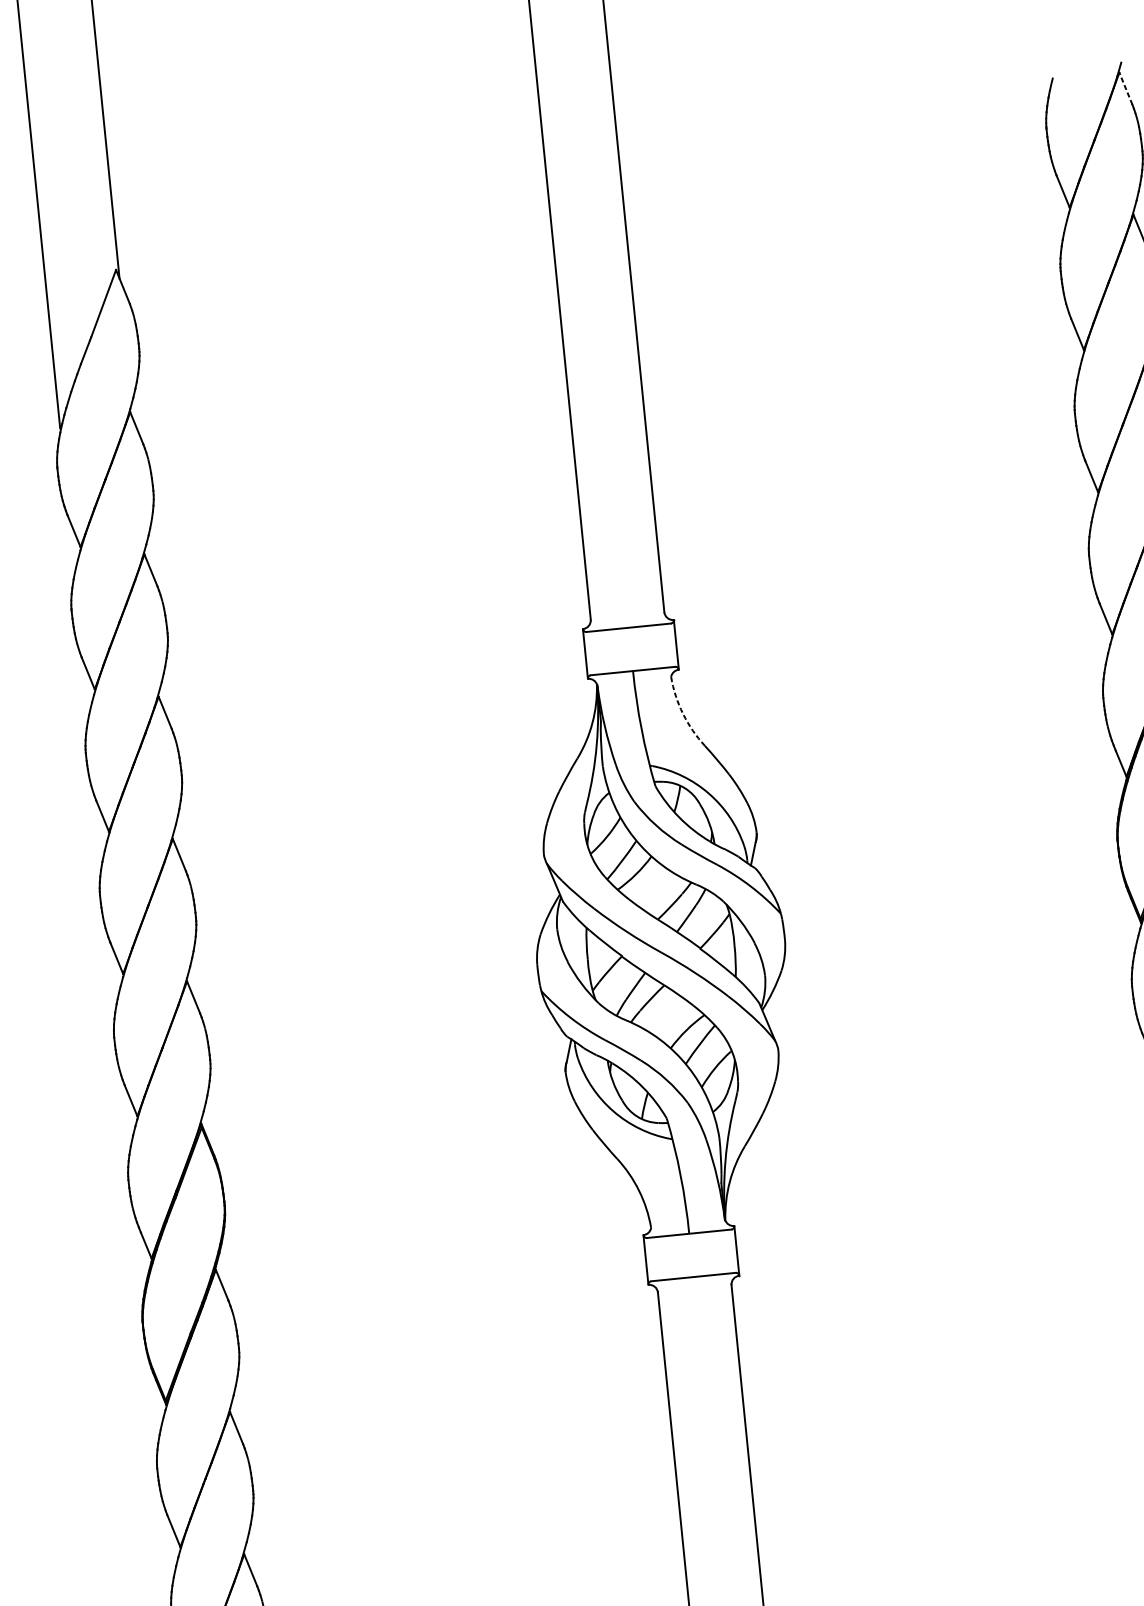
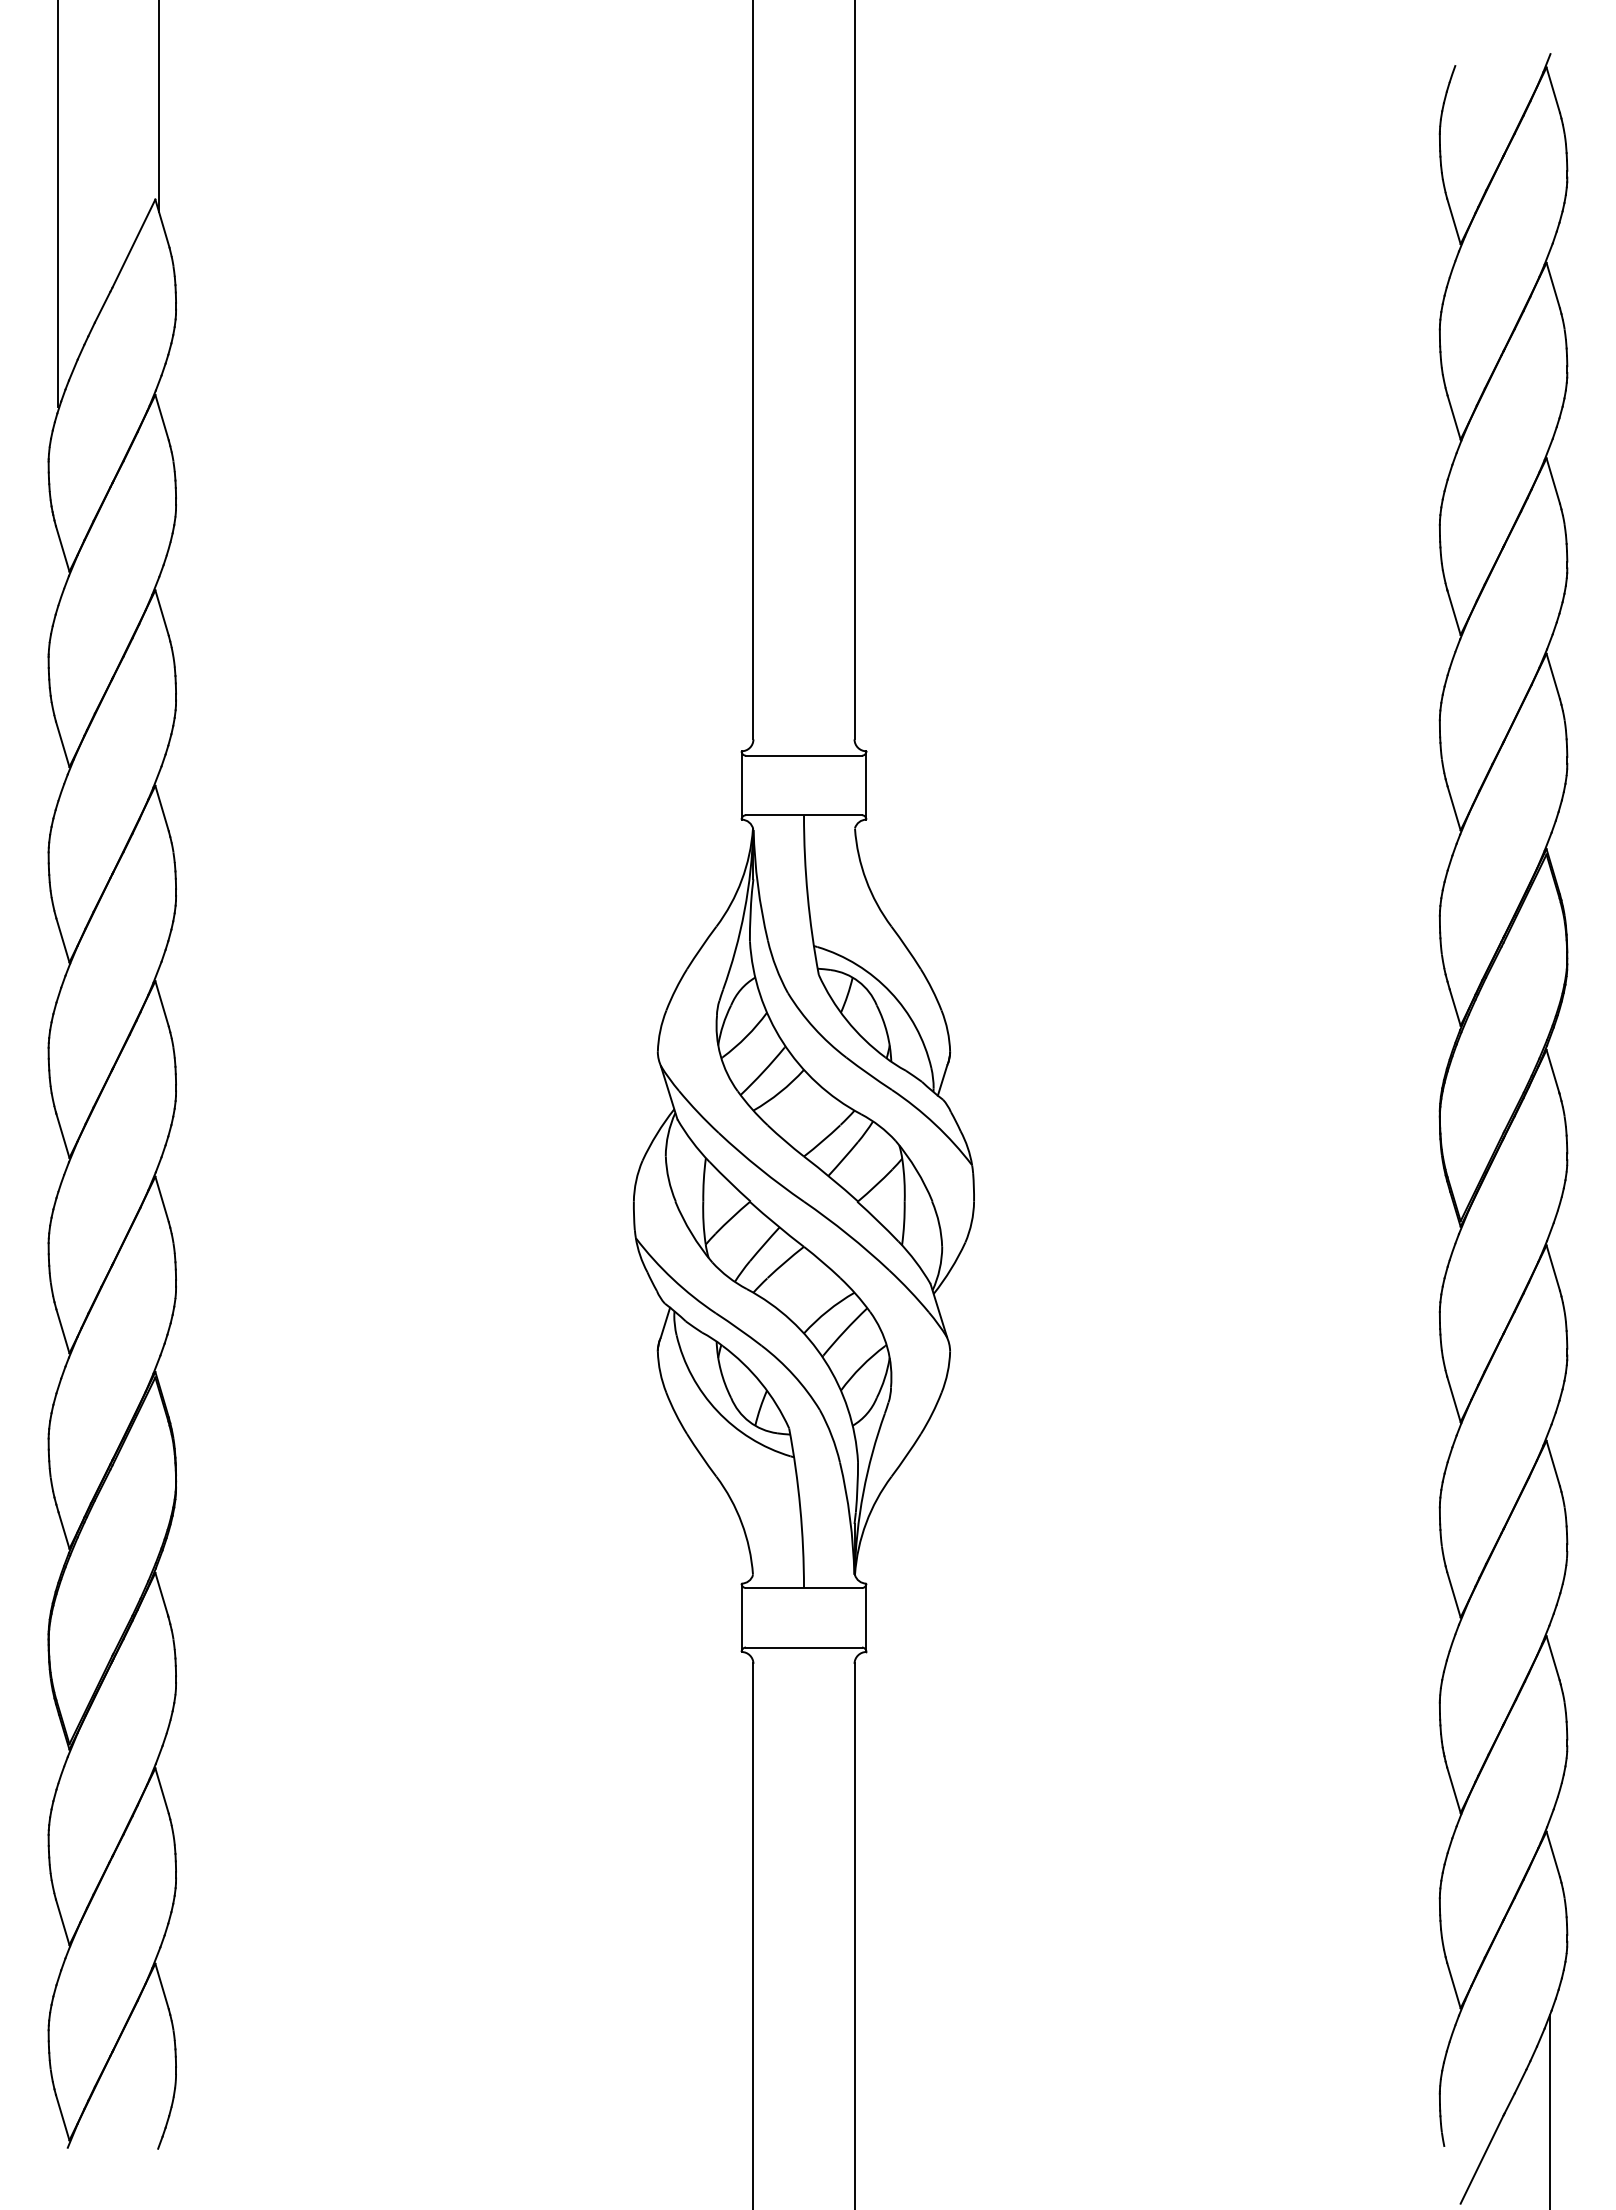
line: (1126, 88) -> (1553, 90), dashed -> solid
arc: (683, 714) -> (866, 880), dashed -> solid

